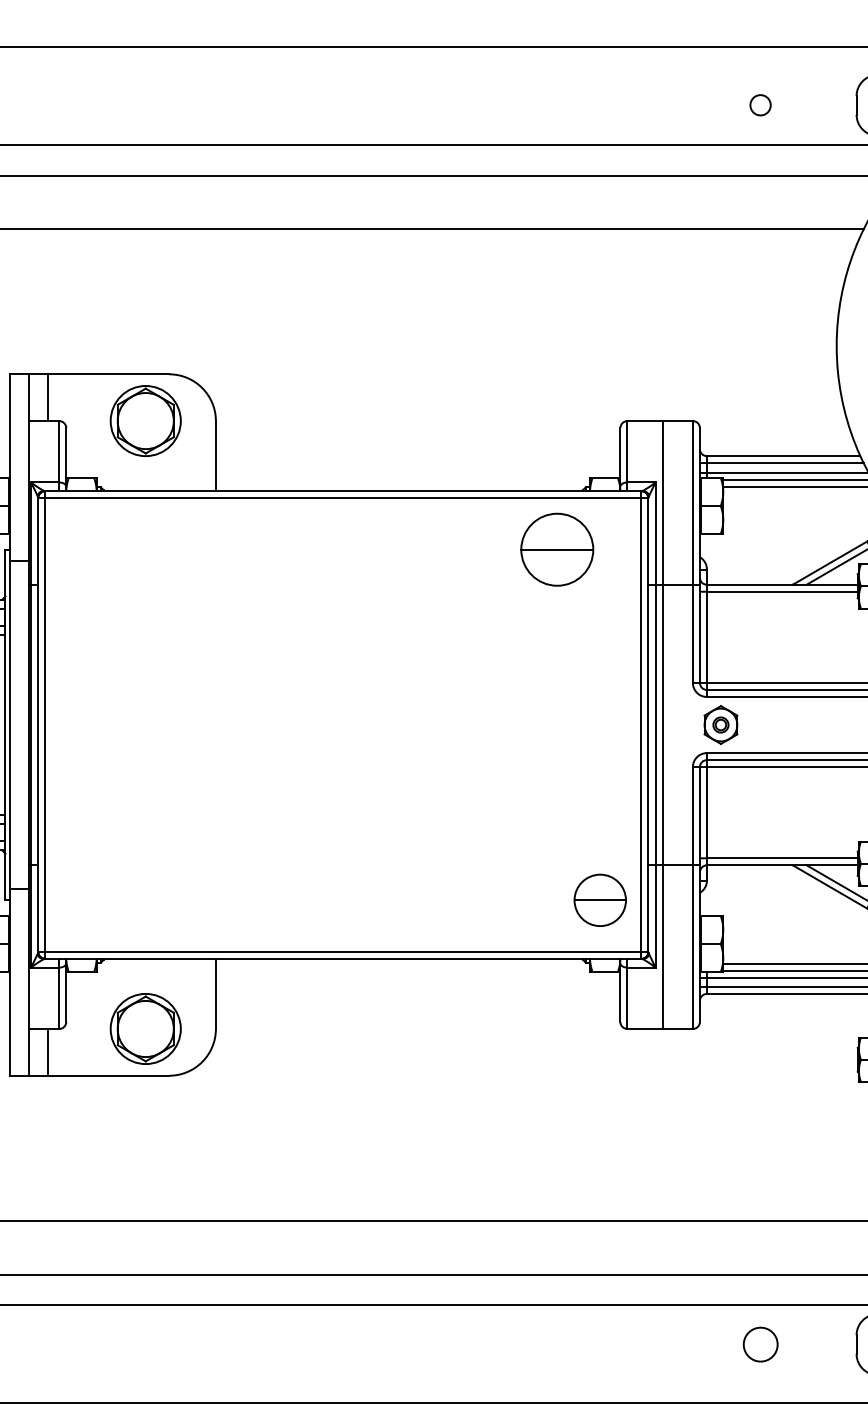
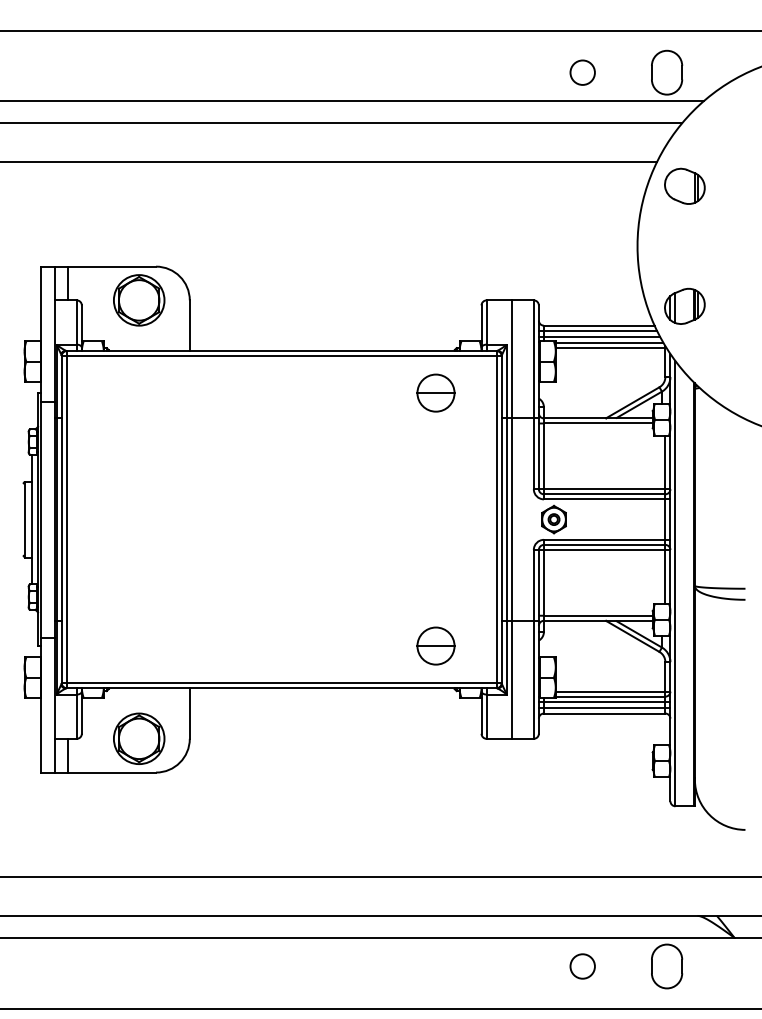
circle: (760, 105) -> (582, 72), size x1.67
part: (556, 548) -> (435, 392), size x0.71
part: (599, 899) -> (435, 645), moved

